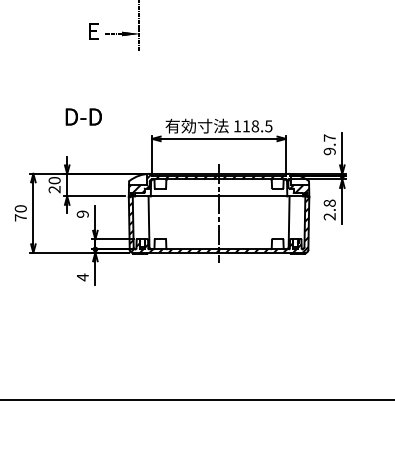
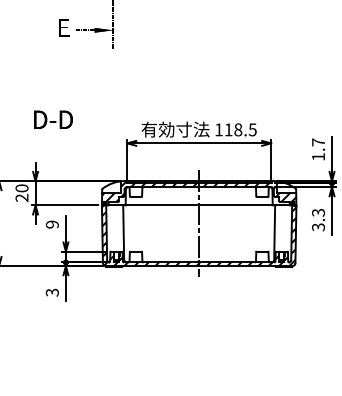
text: (329, 151) -> (318, 156), 9.7 -> 1.7
text: (329, 209) -> (318, 219), 2.8 -> 3.3
text: (82, 277) -> (52, 292), 4 -> 3

